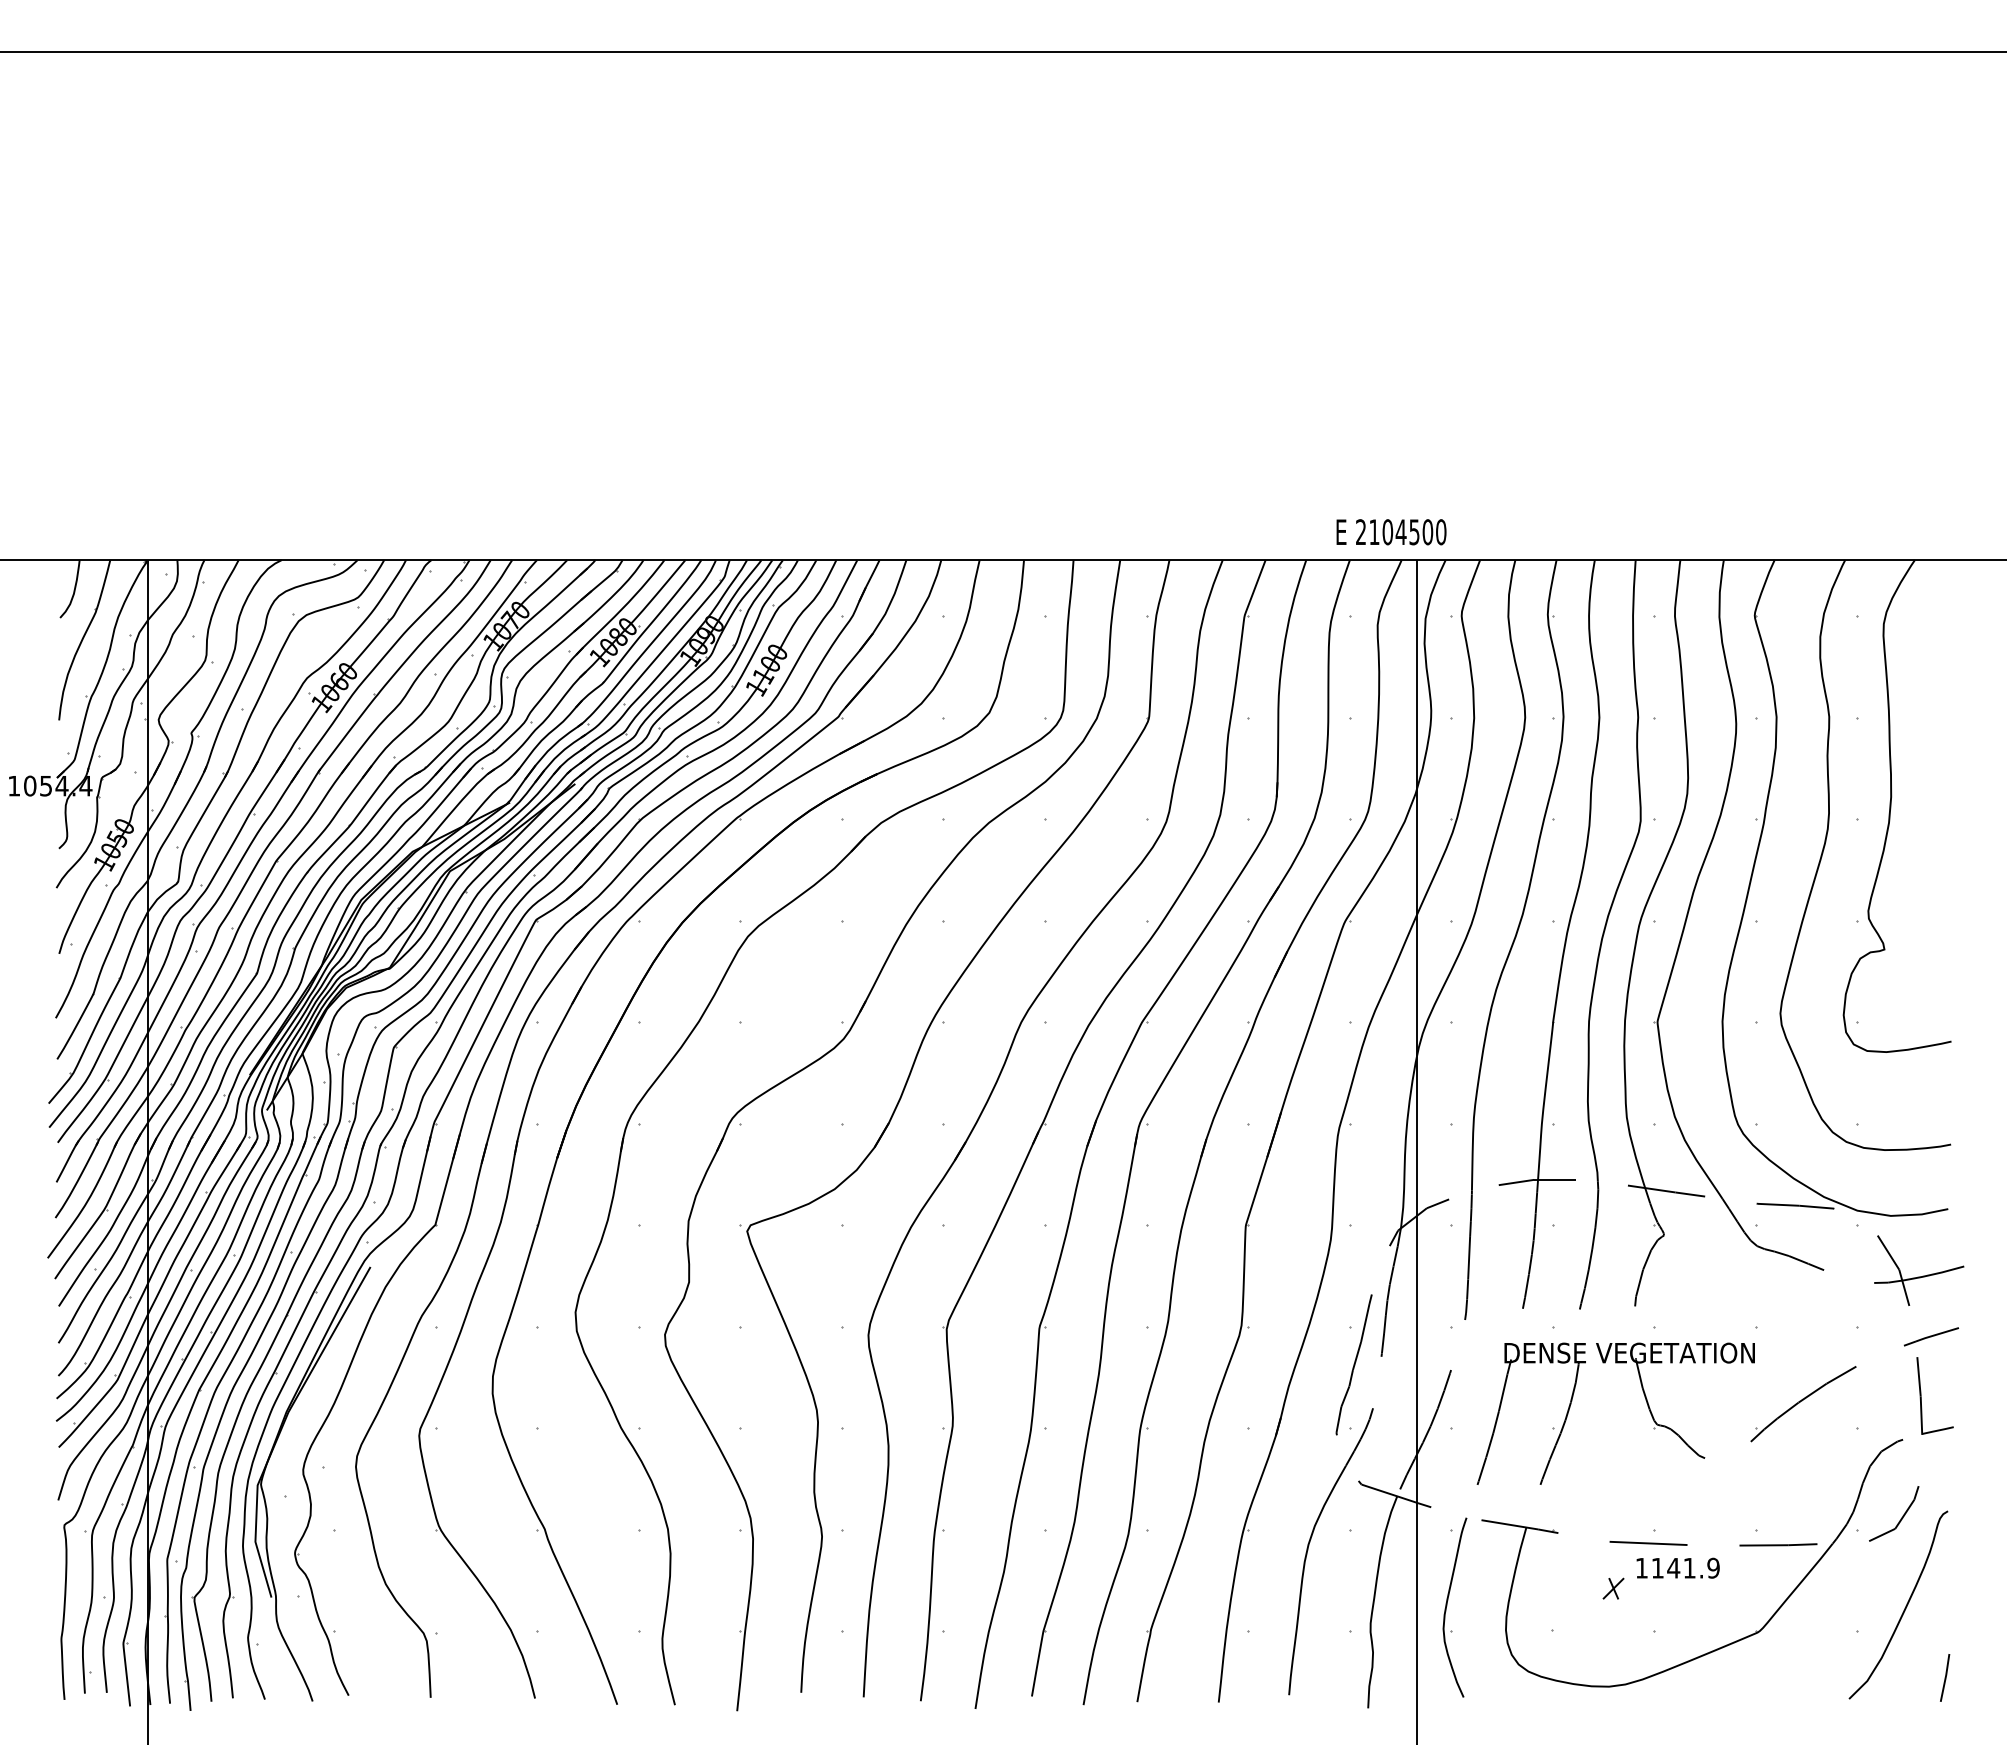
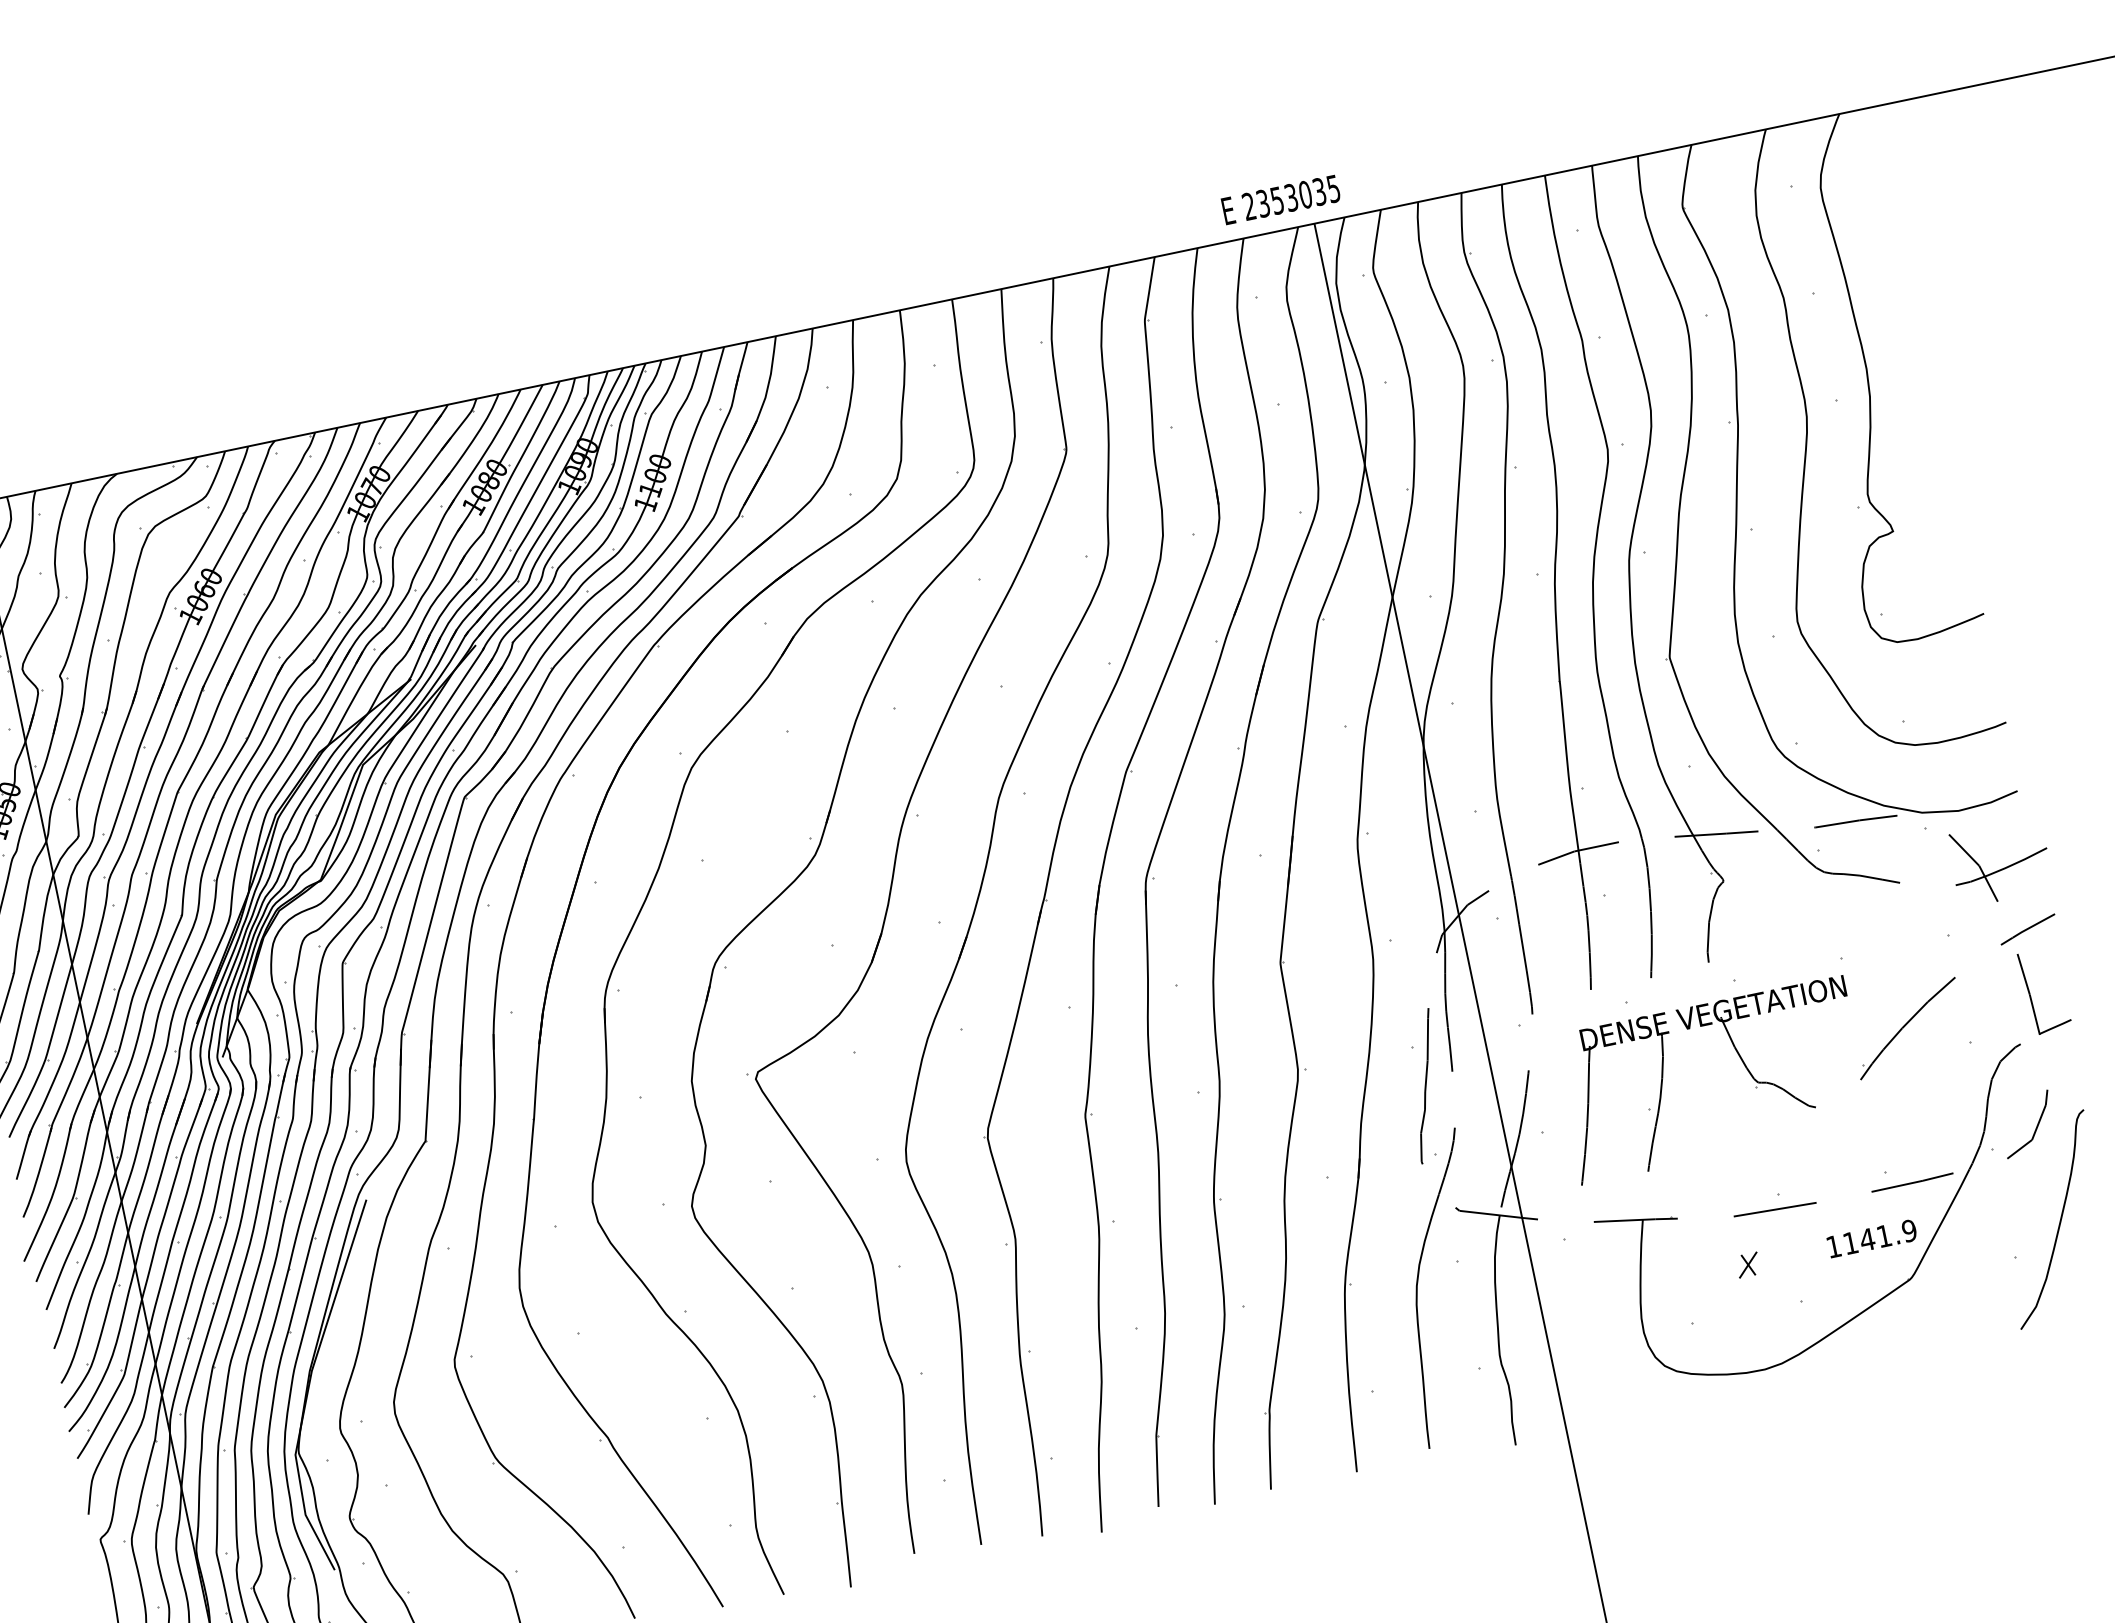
text: (1407, 532) -> (1298, 196), 2104500 -> 2353035
text: (1677, 1567) -> (1871, 1238), moved
part: (1447, 1606) -> (1577, 1320), removed

